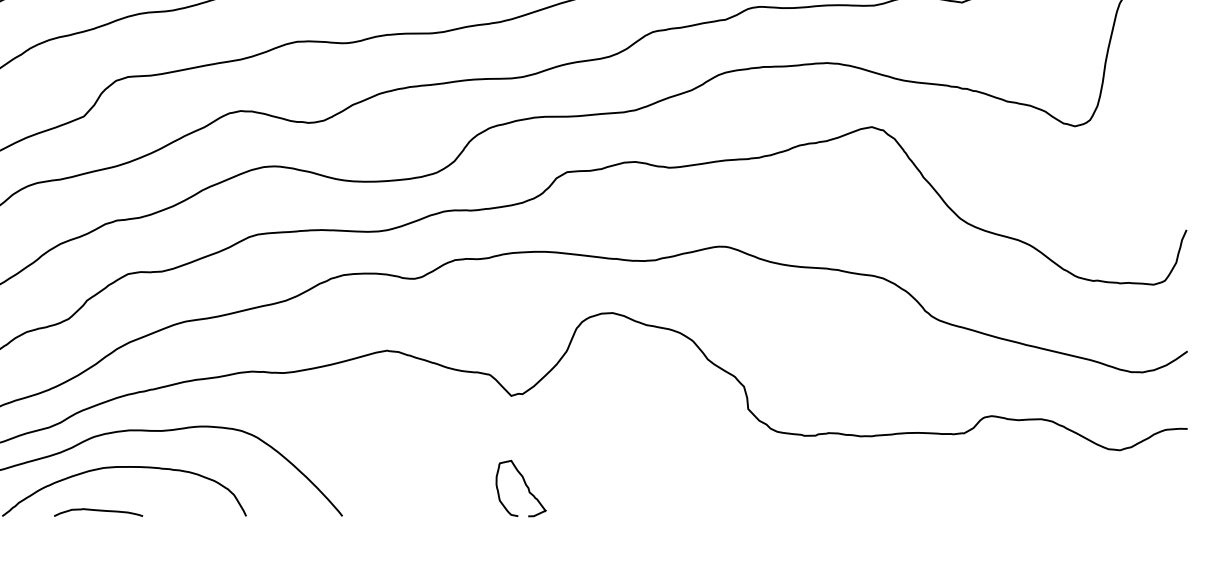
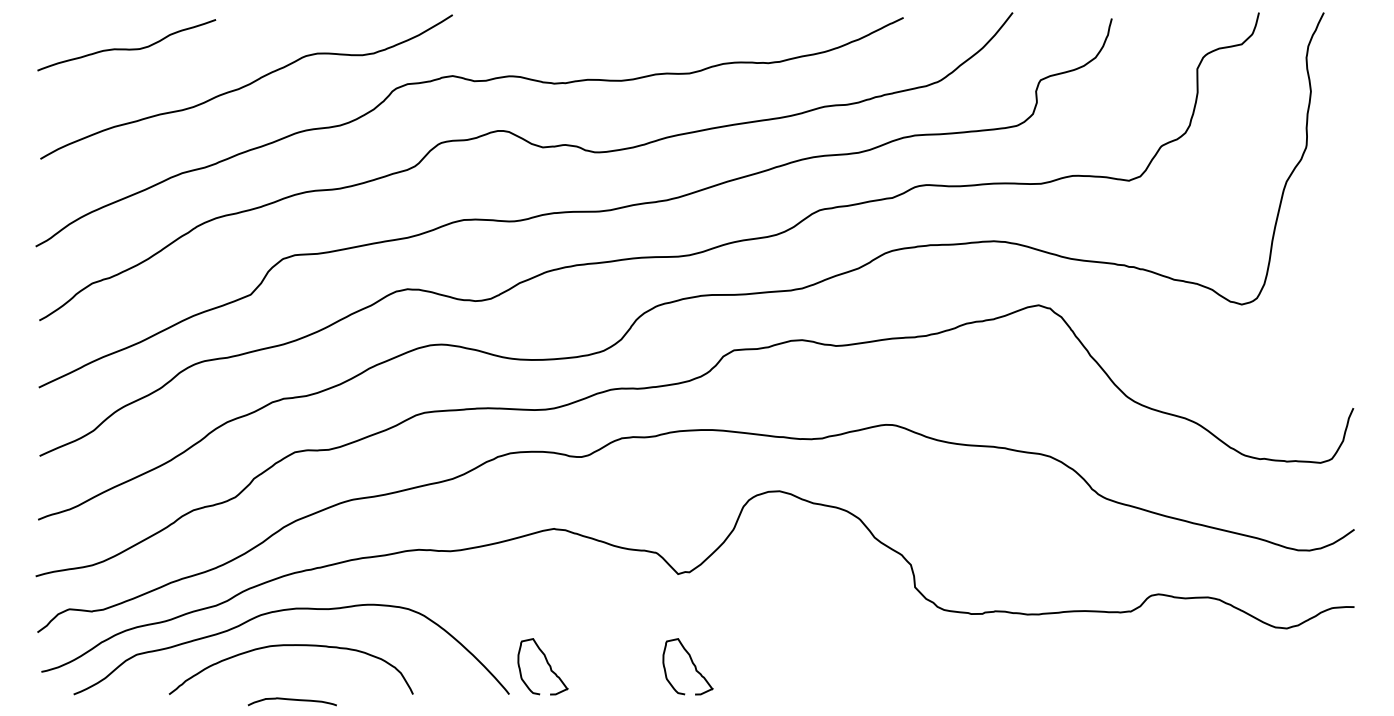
curve: (380, 486) -> (547, 664), added
curve: (97, 511) -> (291, 700), moved

